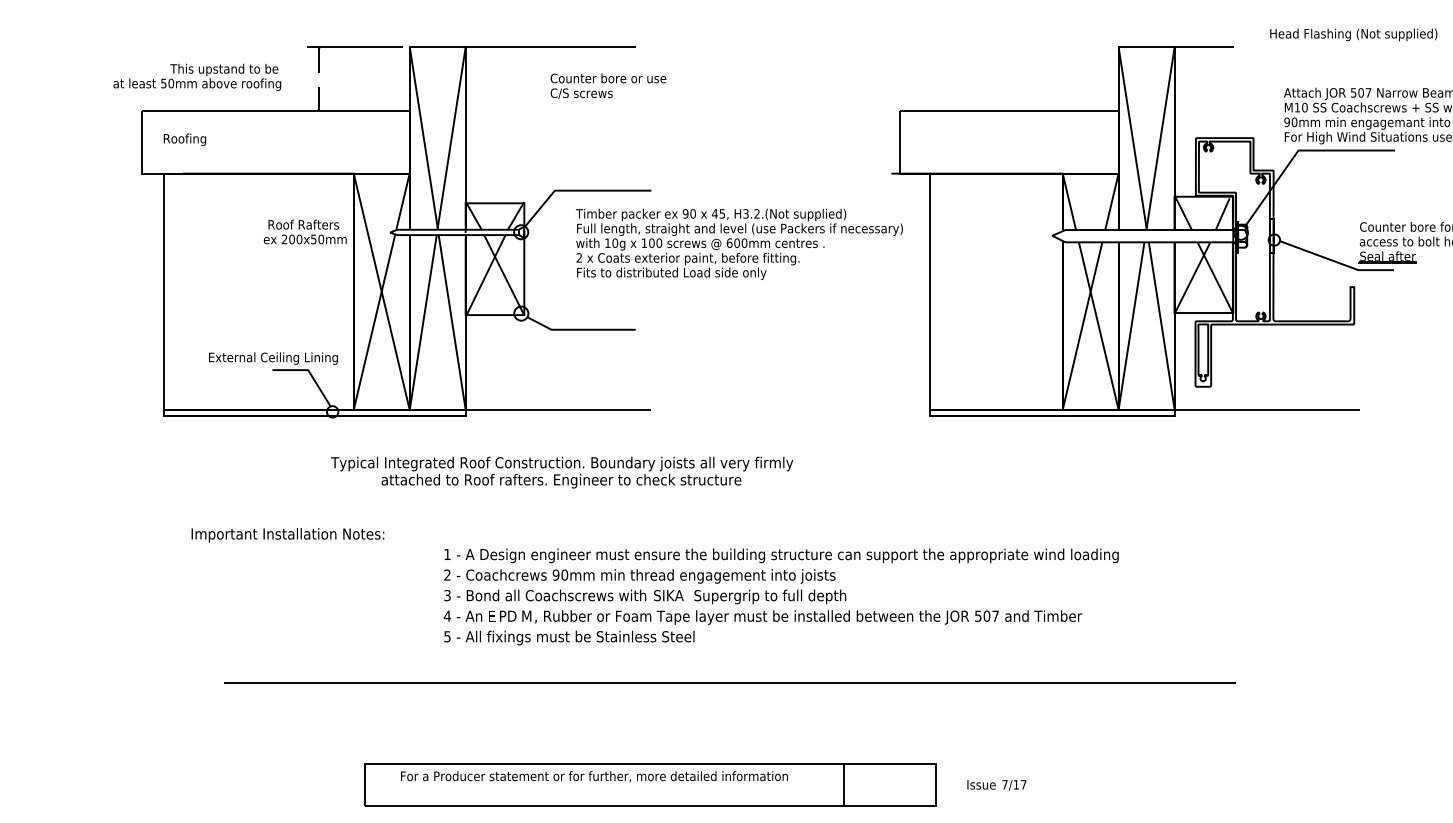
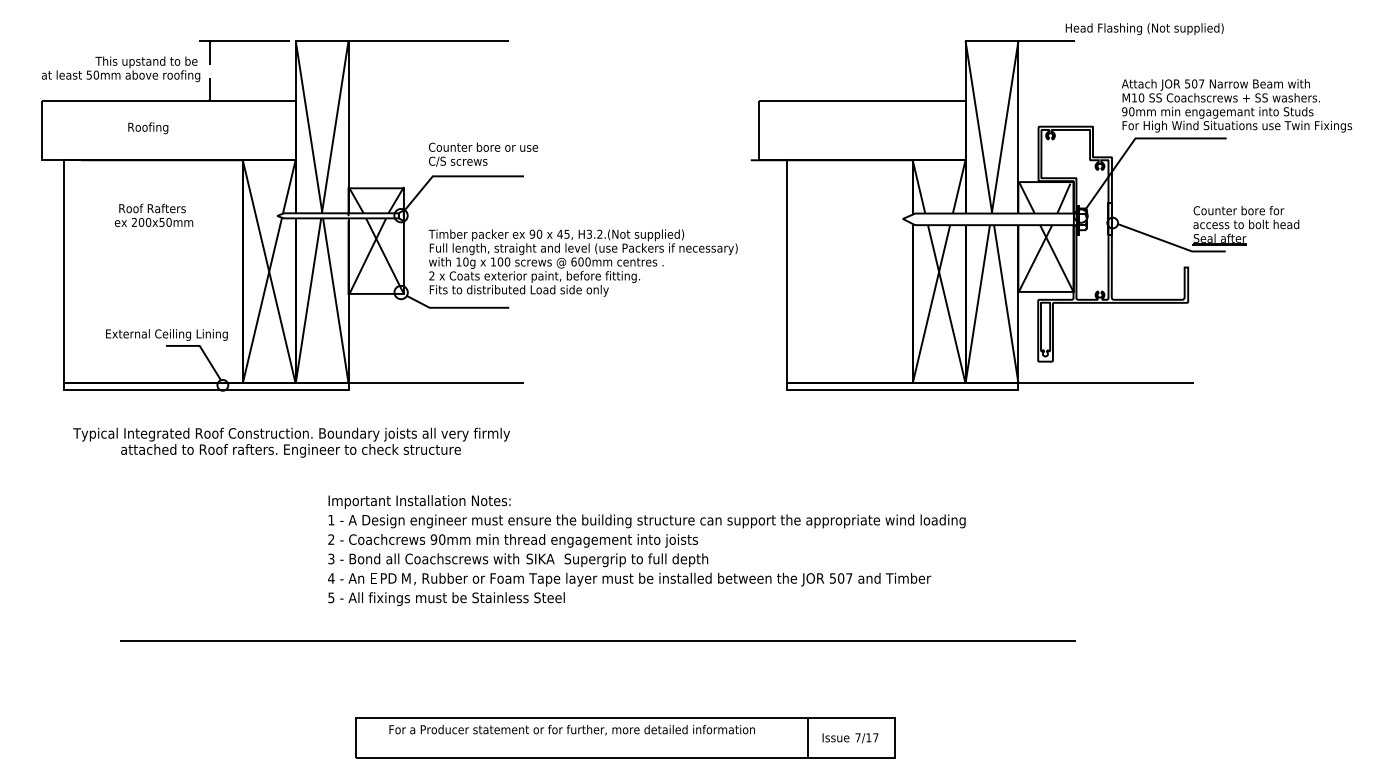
text: (1353, 34) -> (1144, 28), moved
text: (196, 77) -> (120, 69), moved
text: (608, 86) -> (483, 154), moved
text: (185, 140) -> (148, 128), moved
text: (304, 231) -> (153, 214), moved
text: (738, 243) -> (582, 262), moved
text: (561, 472) -> (291, 442), moved
text: (287, 534) -> (419, 501), moved
part: (650, 784) -> (625, 737), moved

